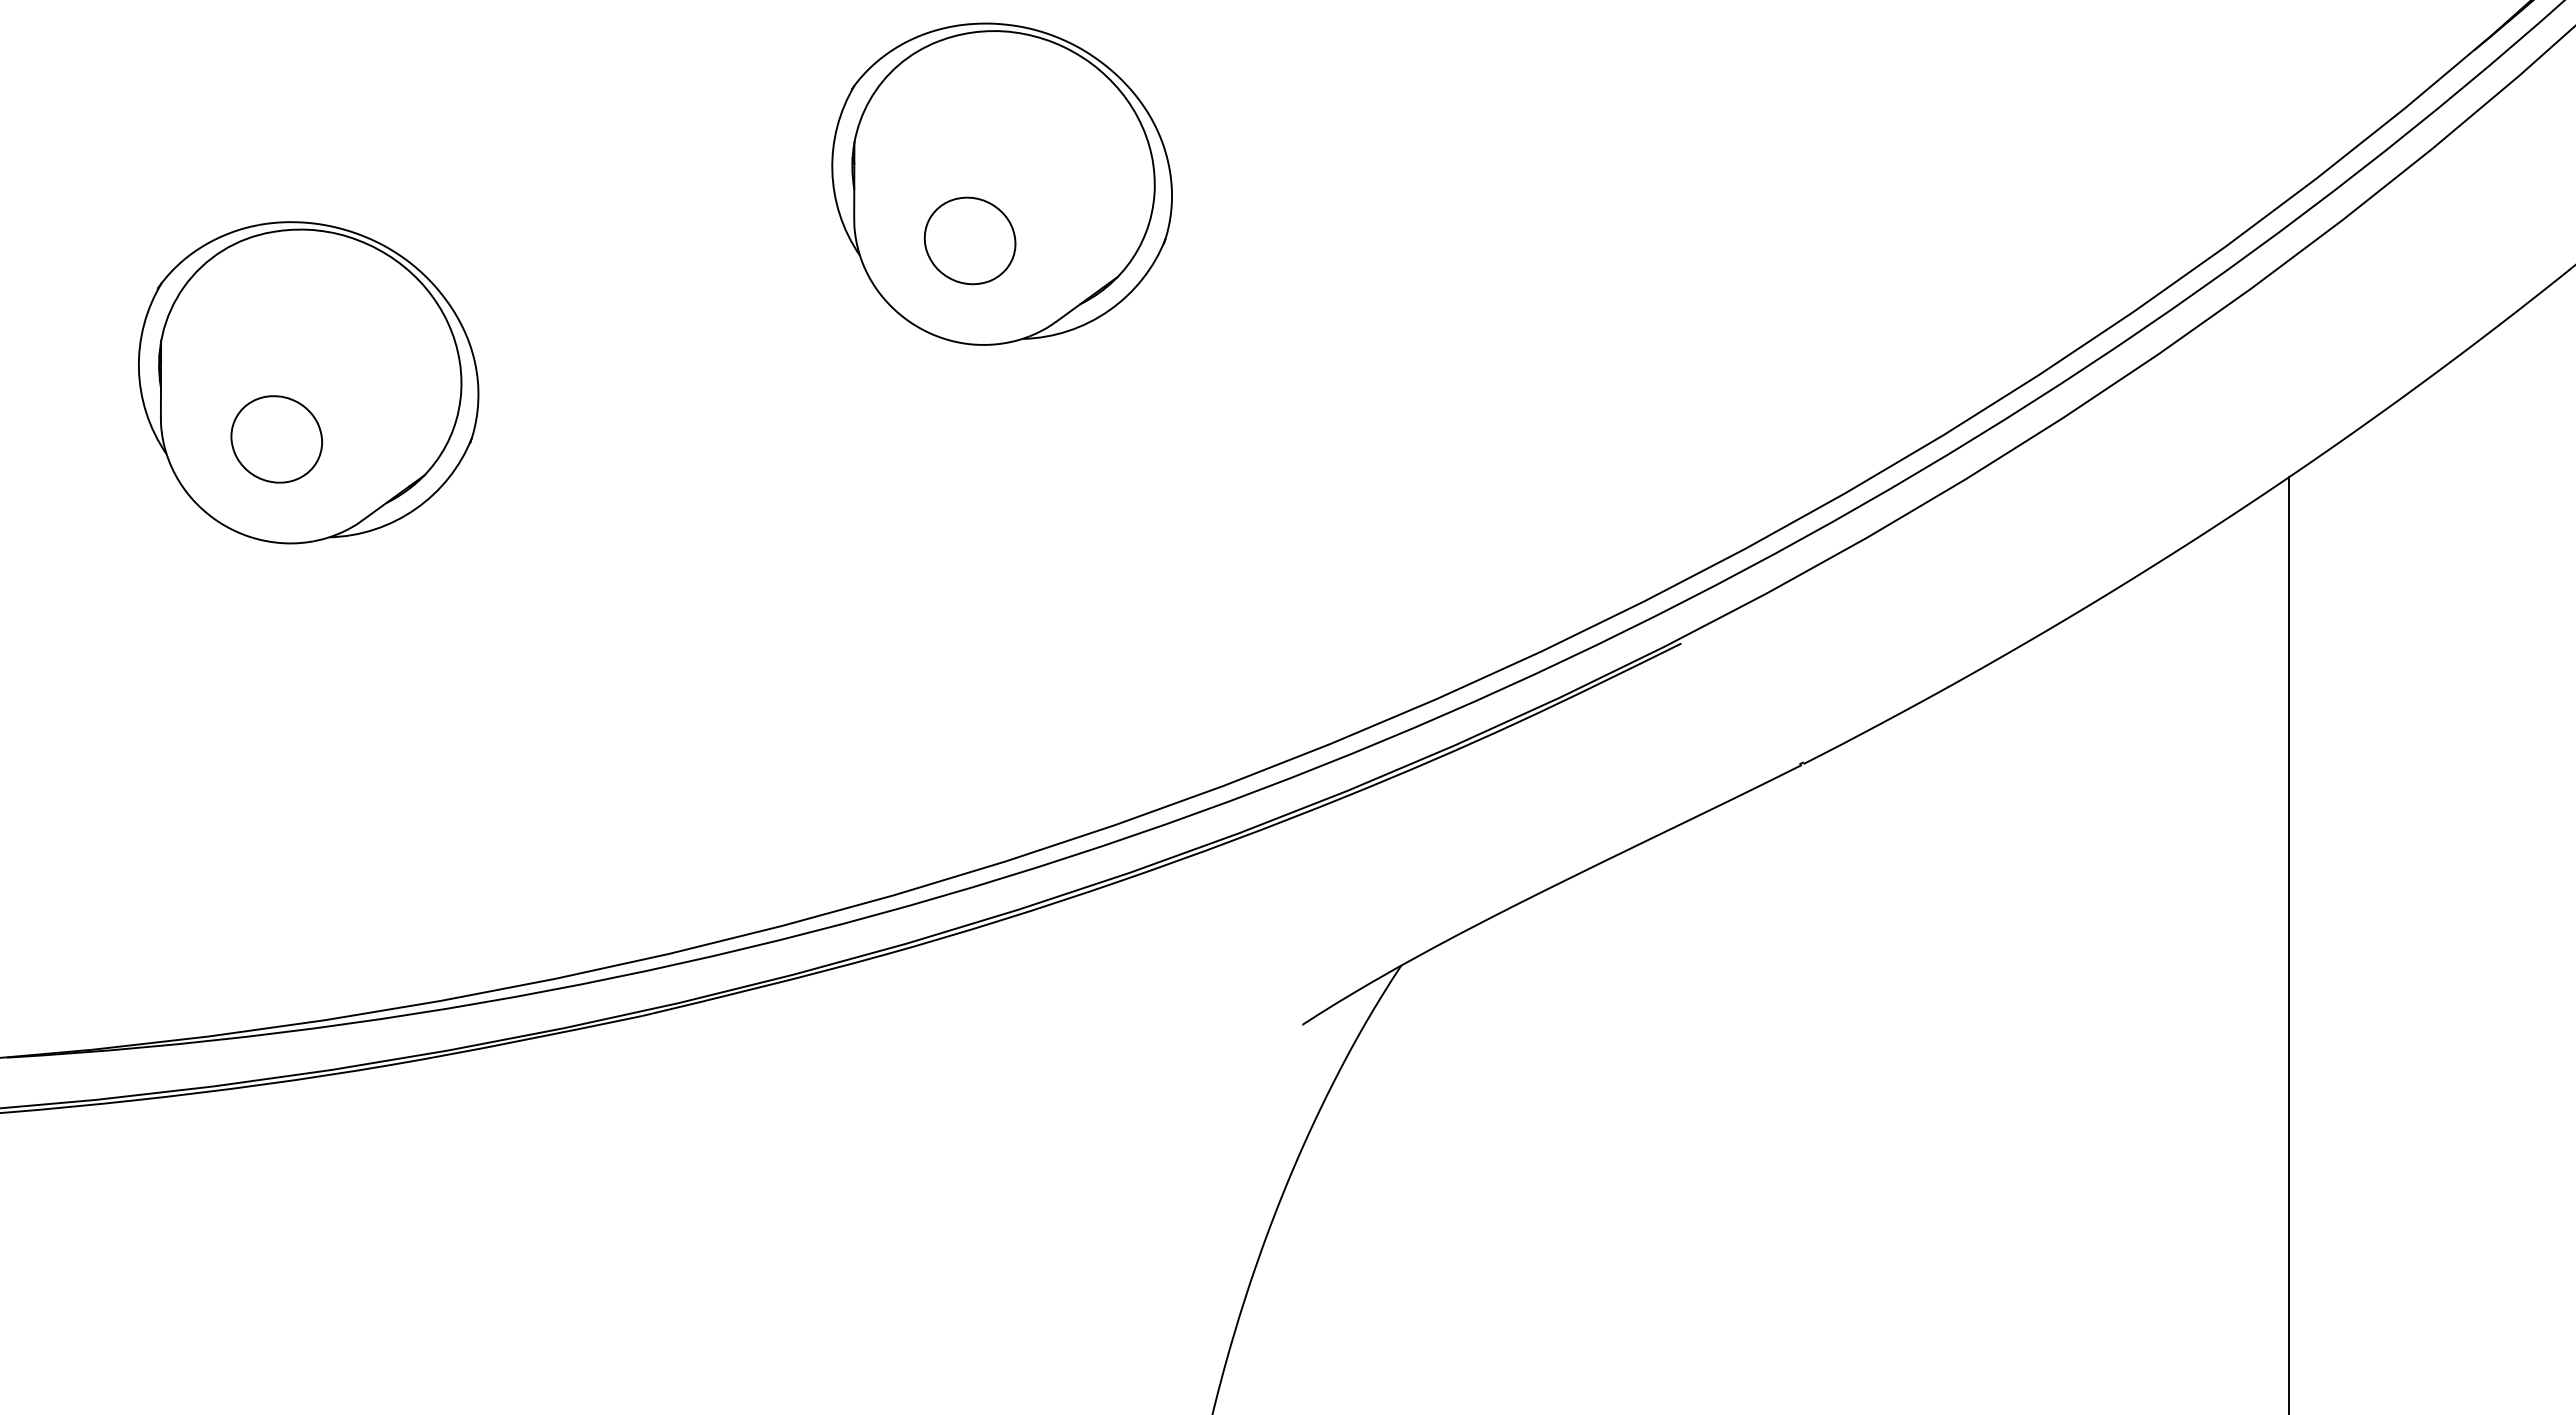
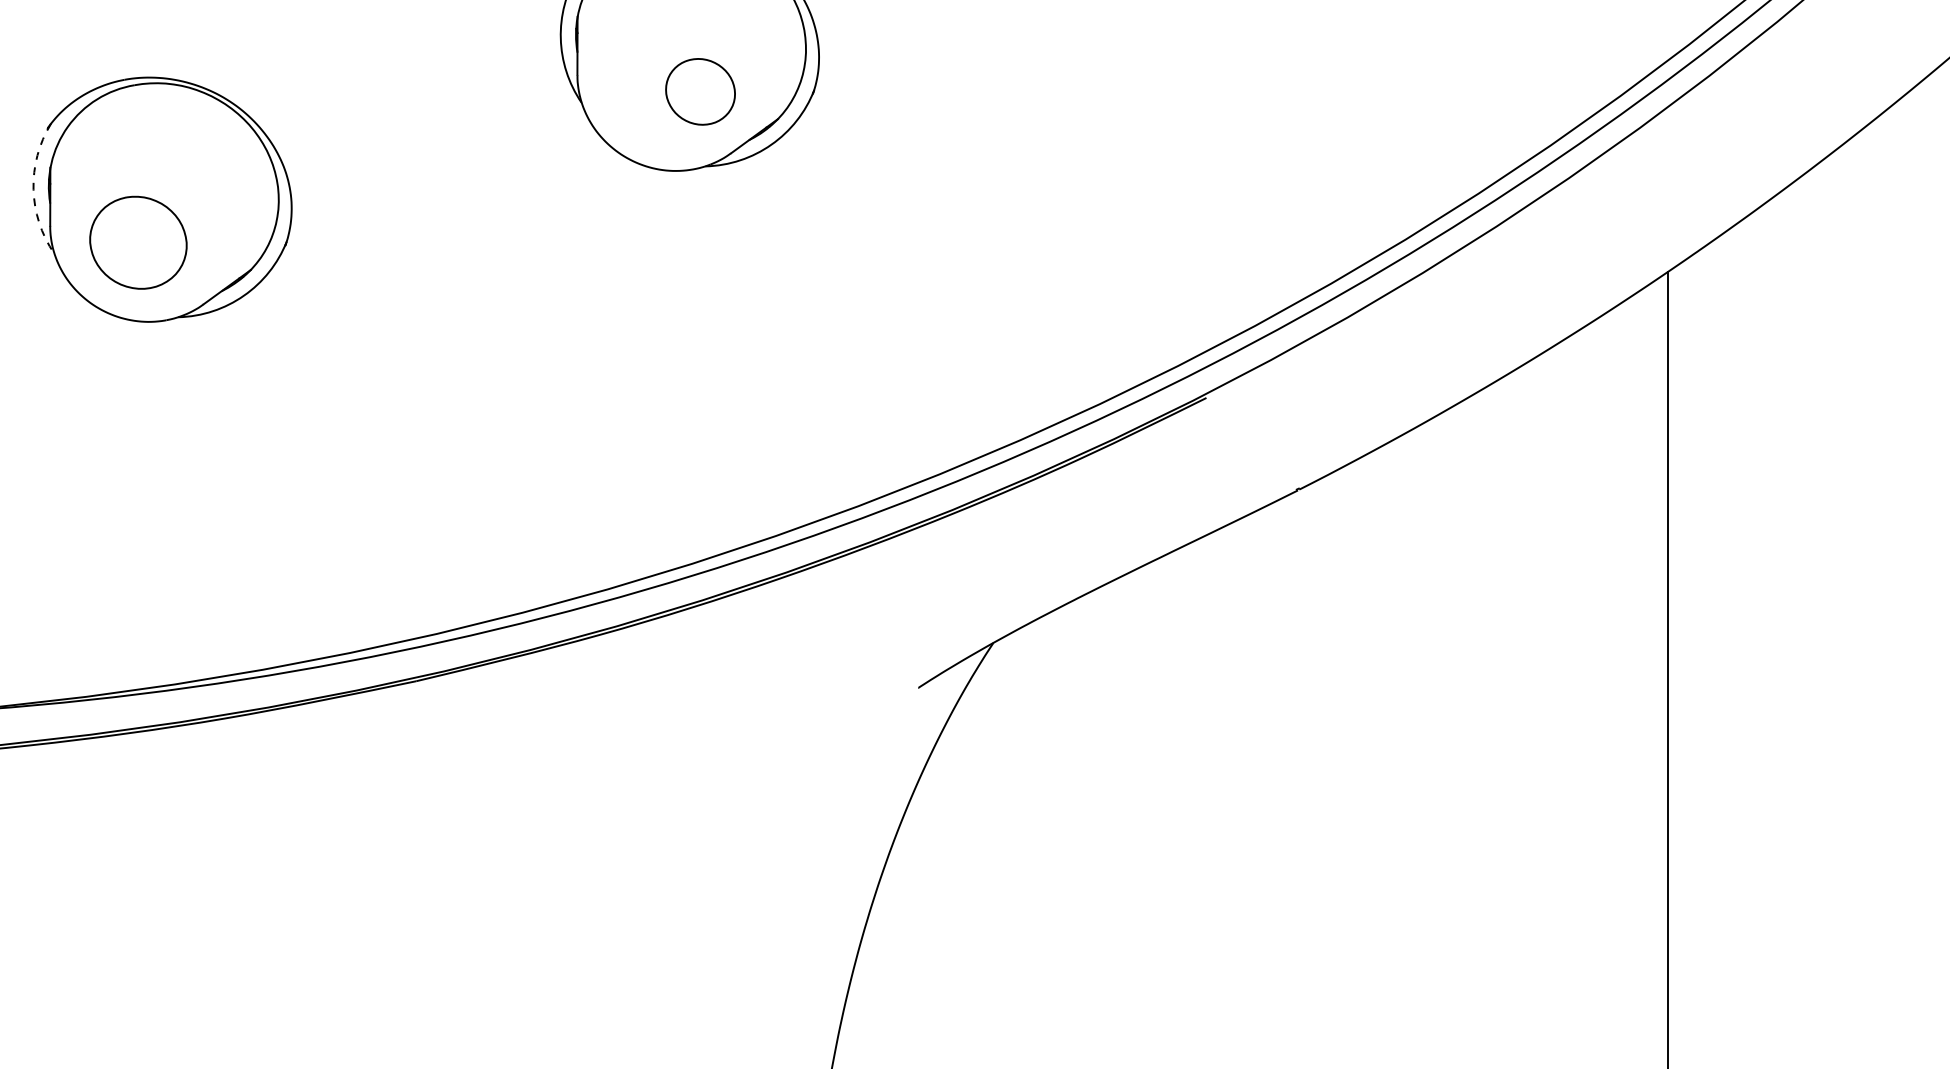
part: (969, 240) -> (700, 91), moved
arc: (138, 368) -> (33, 188), solid -> dashed
part: (276, 439) -> (138, 242), size x1.4

